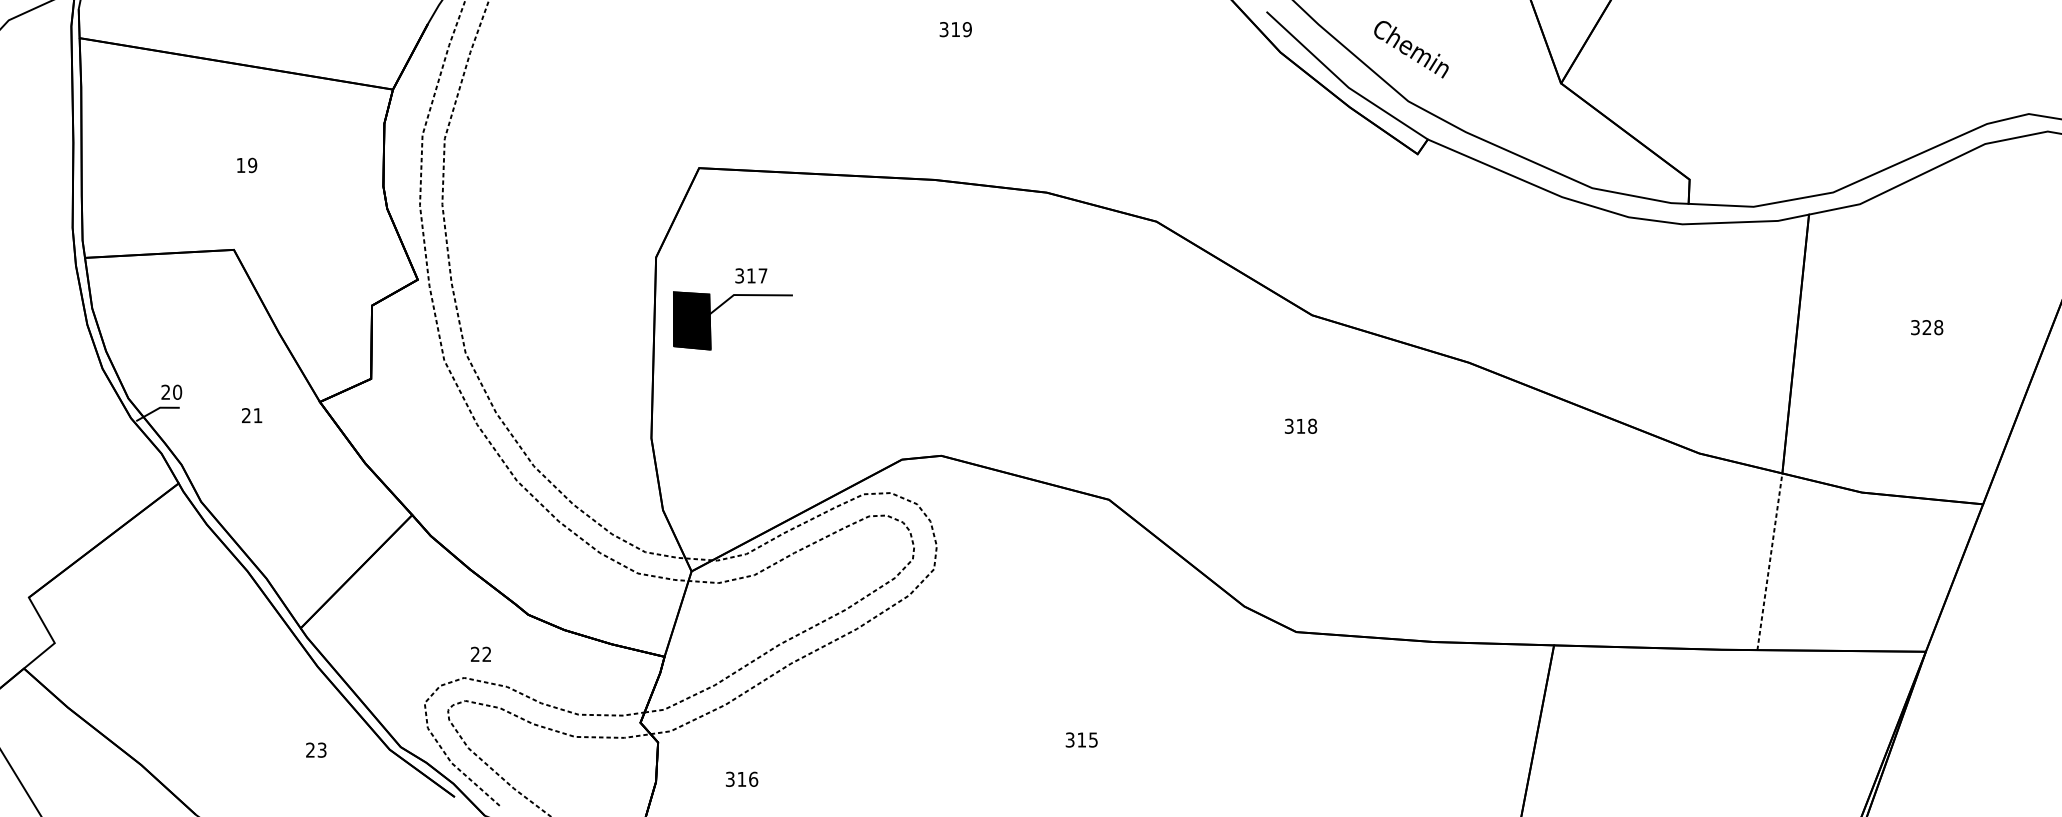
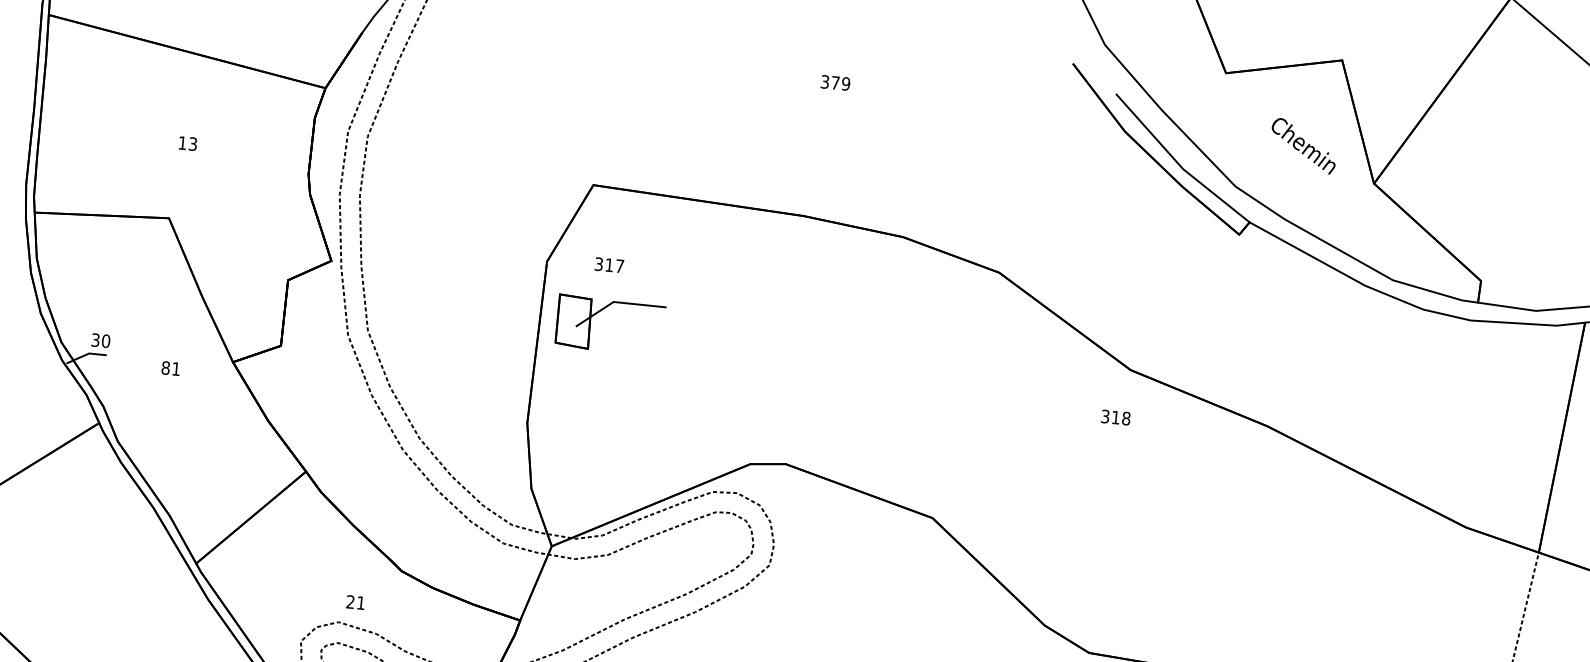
text: (955, 29) -> (835, 82), 319 -> 379
text: (1411, 49) -> (1303, 146), moved
text: (252, 165) -> (192, 144), 19 -> 13
text: (751, 275) -> (609, 264), moved
fill: (691, 320) -> (573, 321), removed
text: (165, 392) -> (95, 340), 20 -> 30
text: (245, 415) -> (165, 367), 21 -> 81
text: (1300, 425) -> (1115, 416), moved
text: (486, 653) -> (360, 602), 22 -> 21

